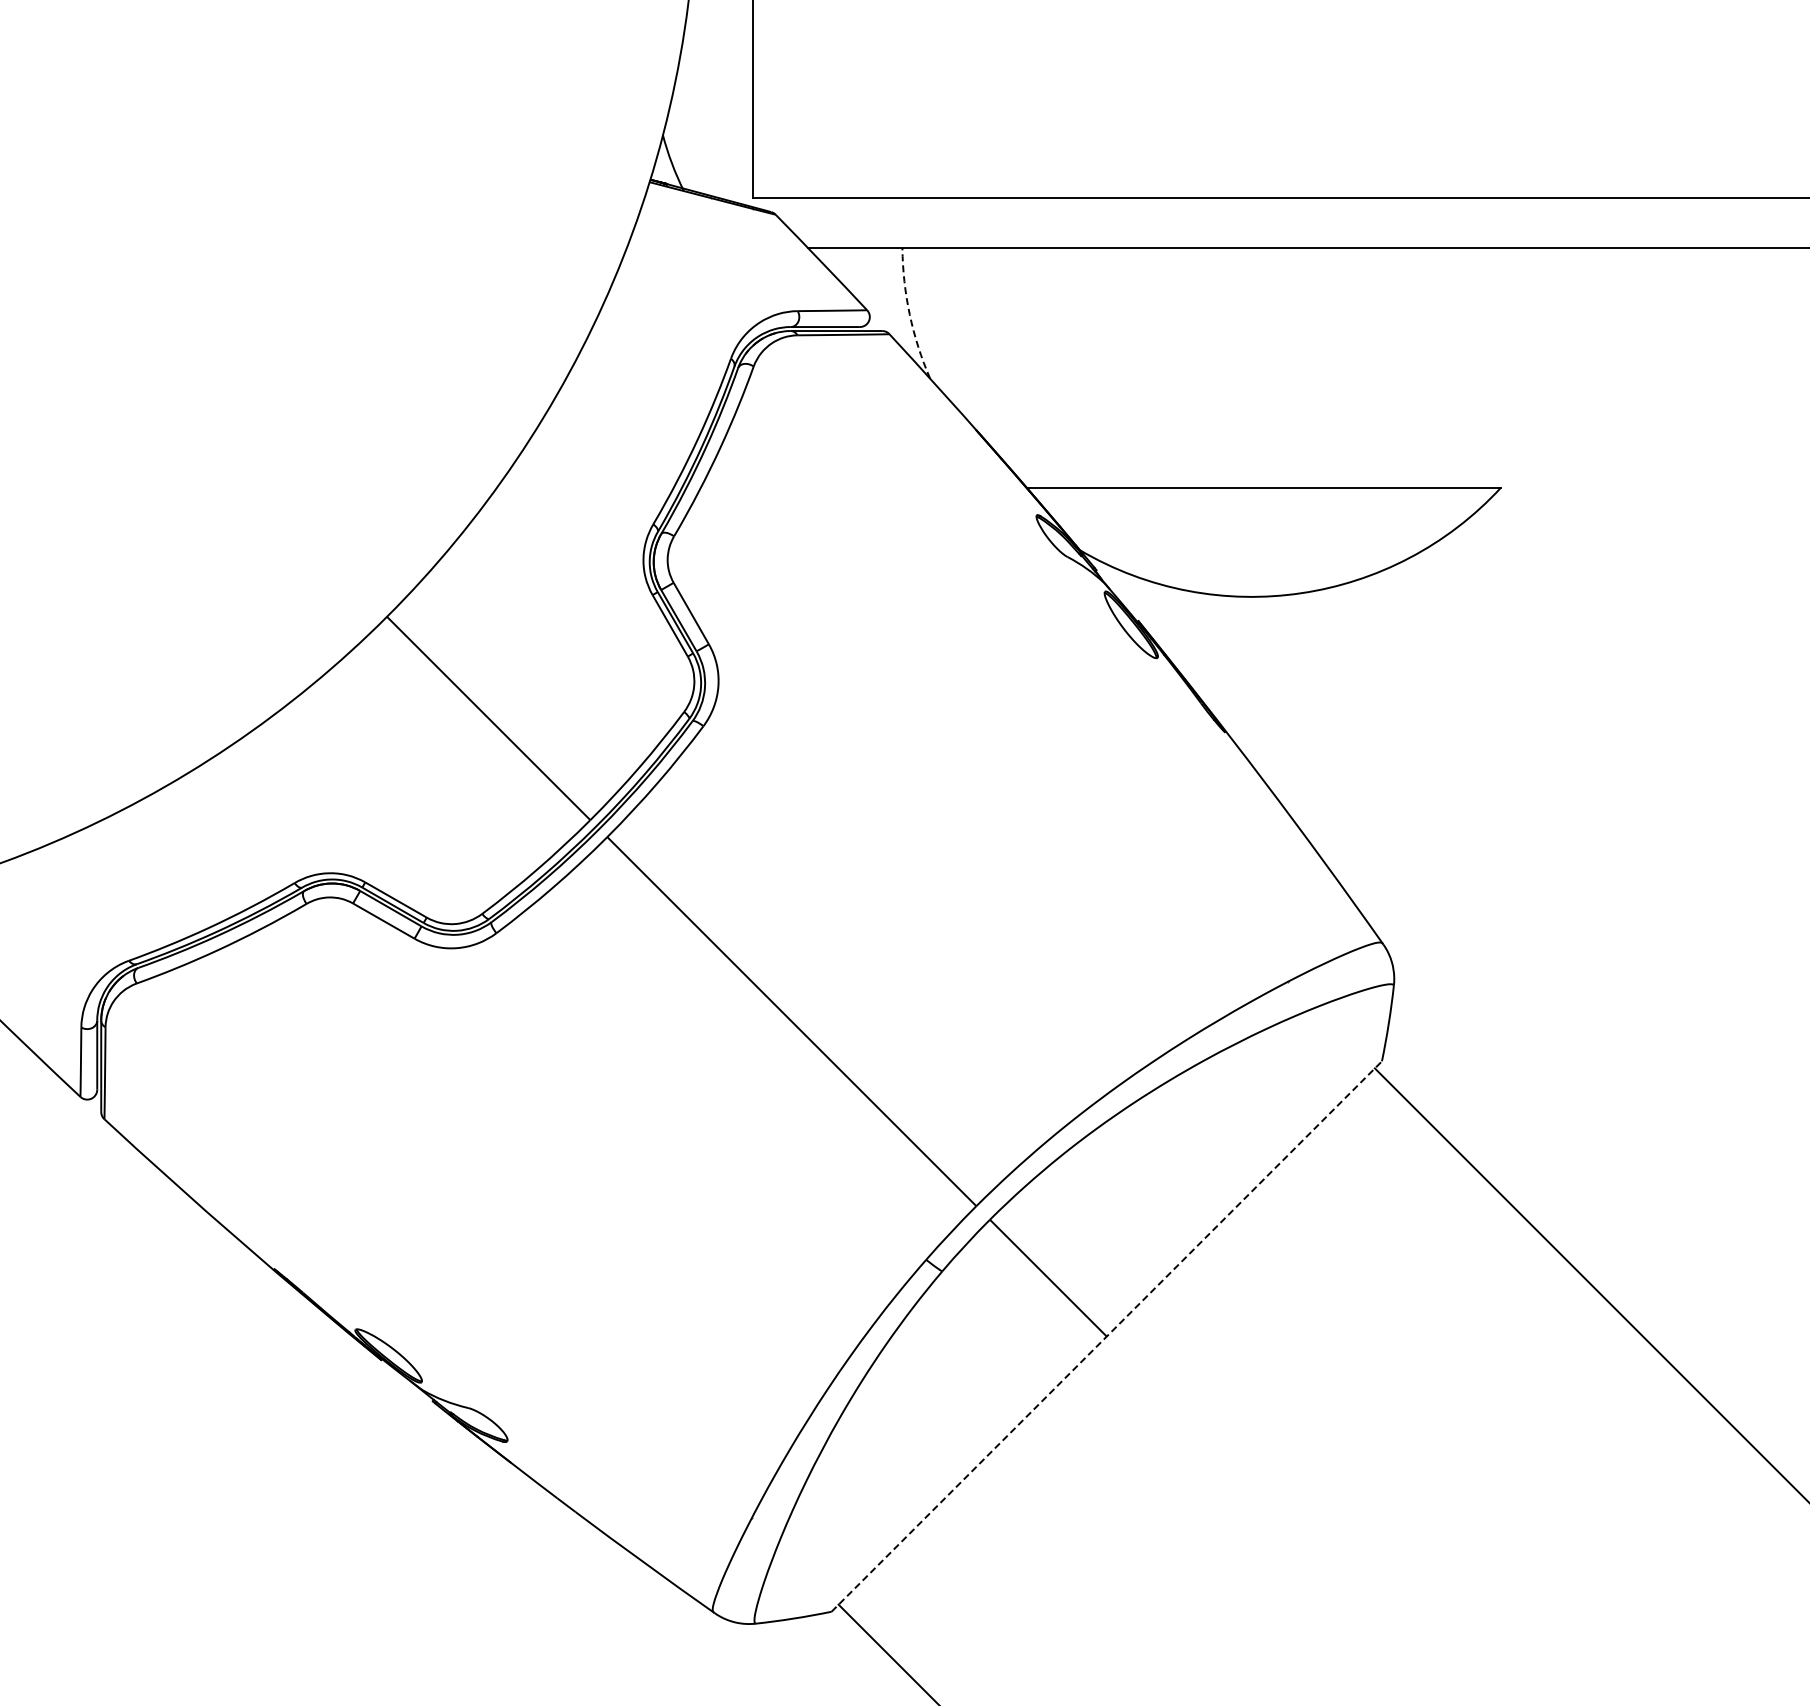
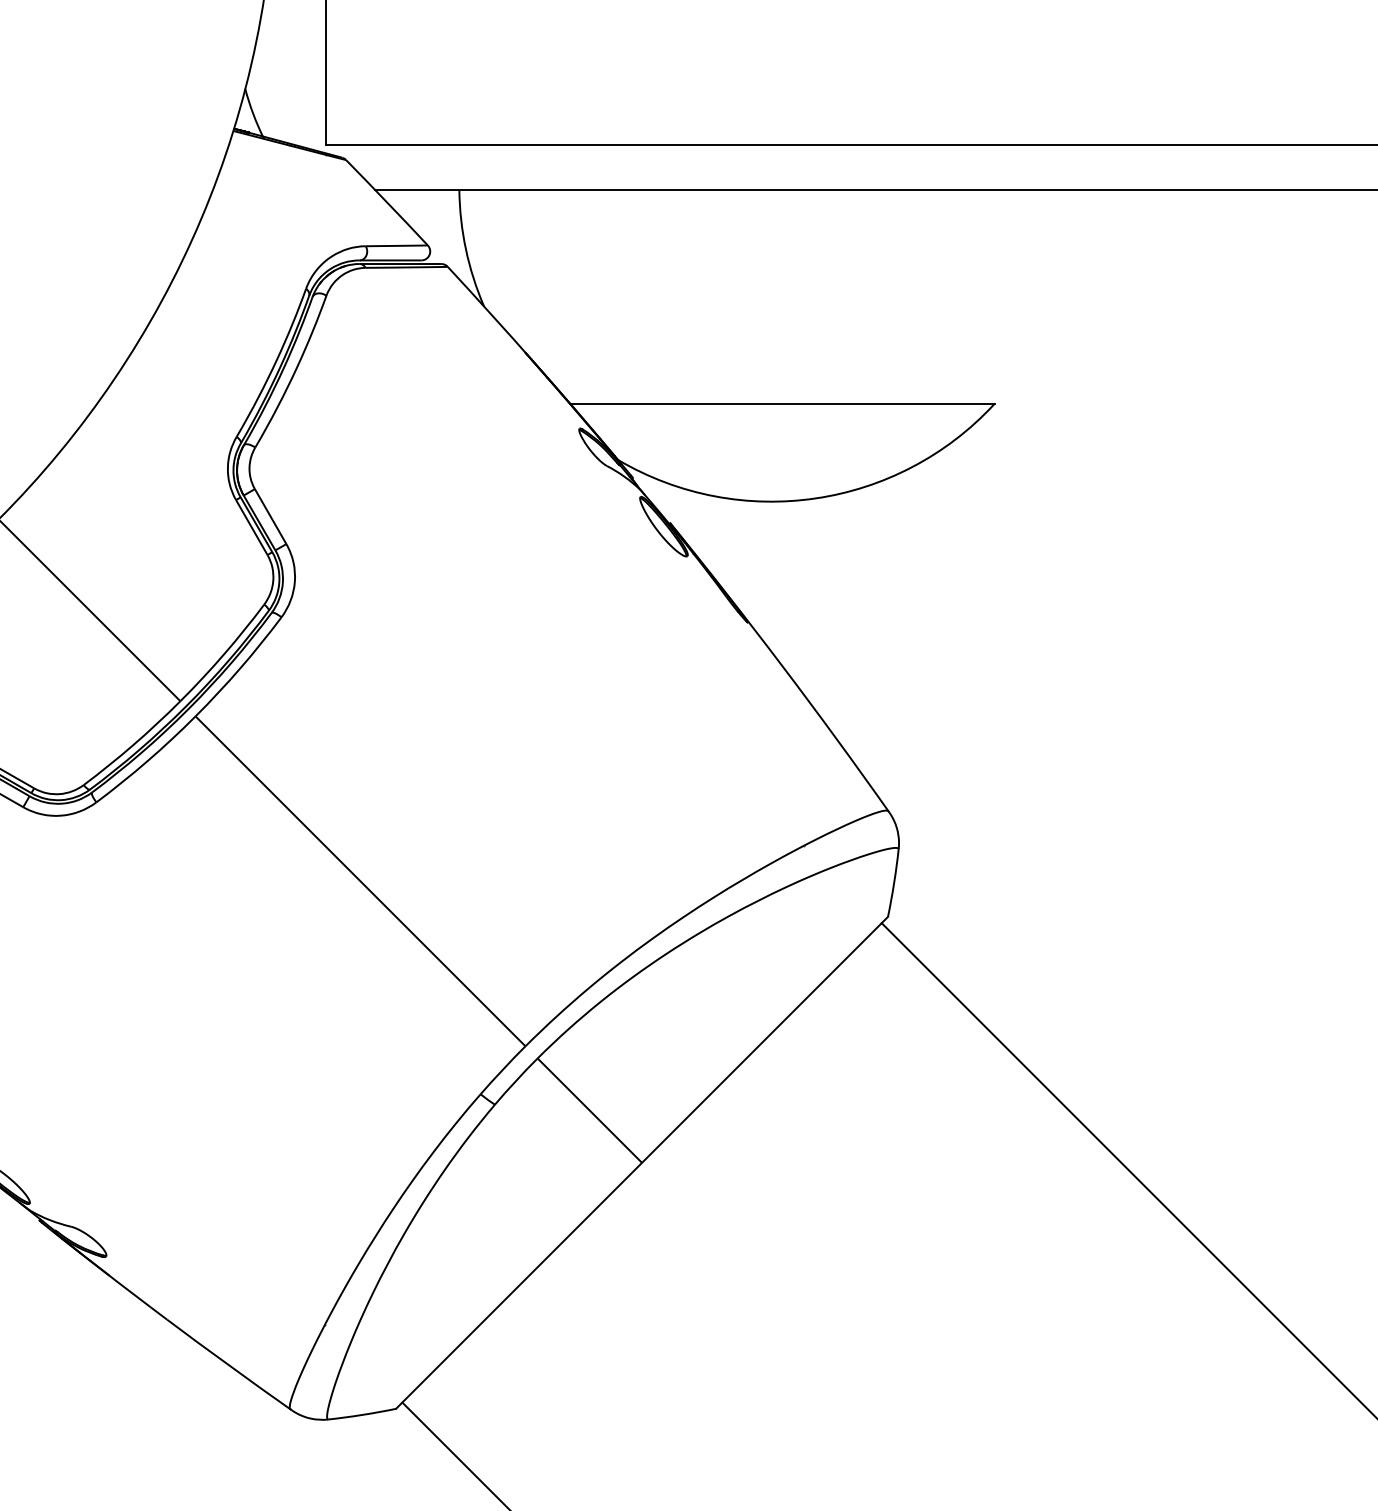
arc: (909, 314) -> (465, 249), dashed -> solid
line: (1107, 1336) -> (642, 1162), dashed -> solid

